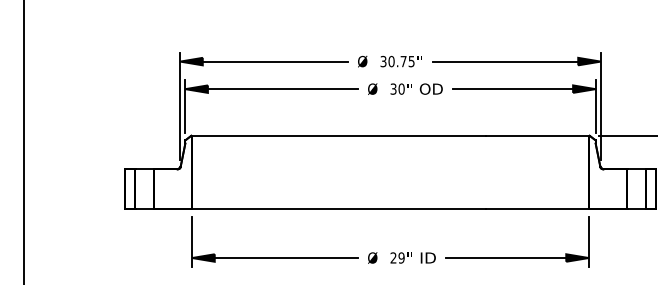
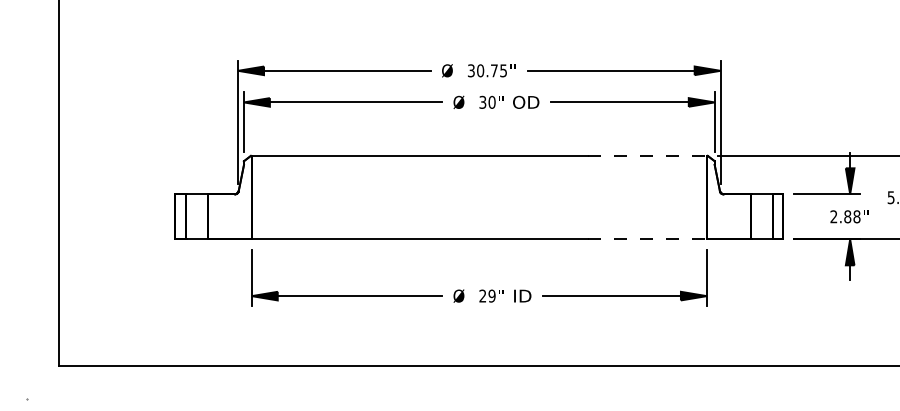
line: (537, 135) -> (648, 155), solid -> dashed
line: (537, 208) -> (648, 239), solid -> dashed

